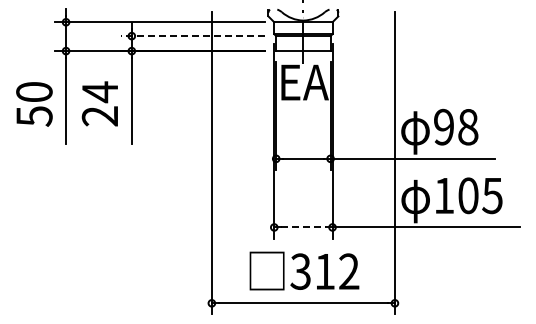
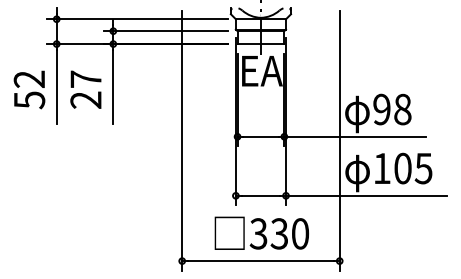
line: (192, 36) -> (165, 31), dashed -> solid
text: (34, 92) -> (29, 79), 50 -> 52
text: (99, 92) -> (85, 79), 24 -> 27
line: (303, 227) -> (261, 195), dashed -> solid
text: (336, 271) -> (289, 233), 312 -> 330

